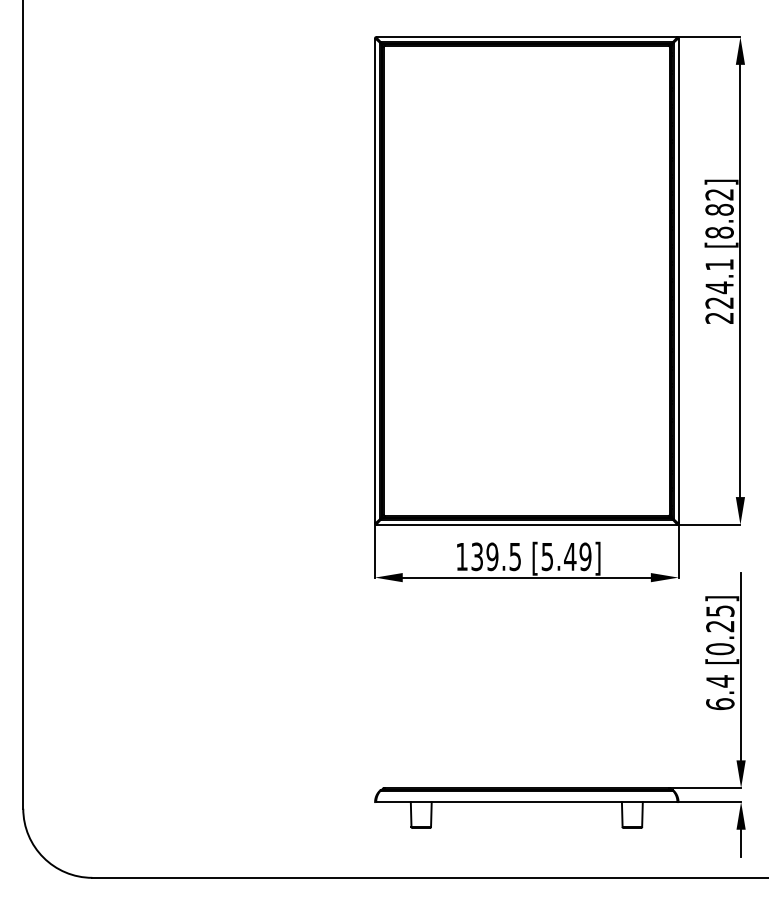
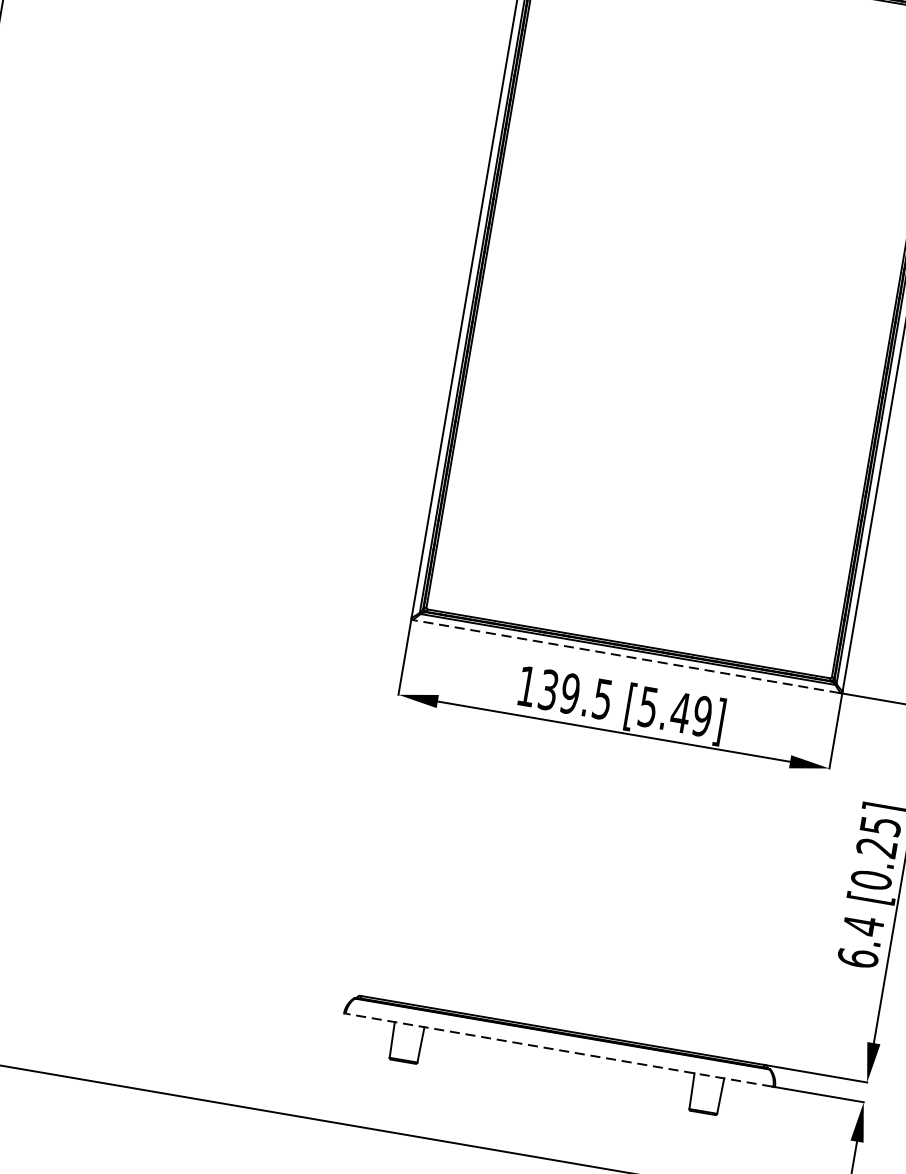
line: (526, 524) -> (626, 656), solid -> dashed
line: (526, 802) -> (558, 1050), solid -> dashed

